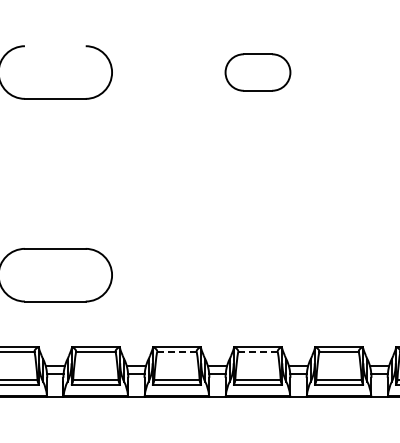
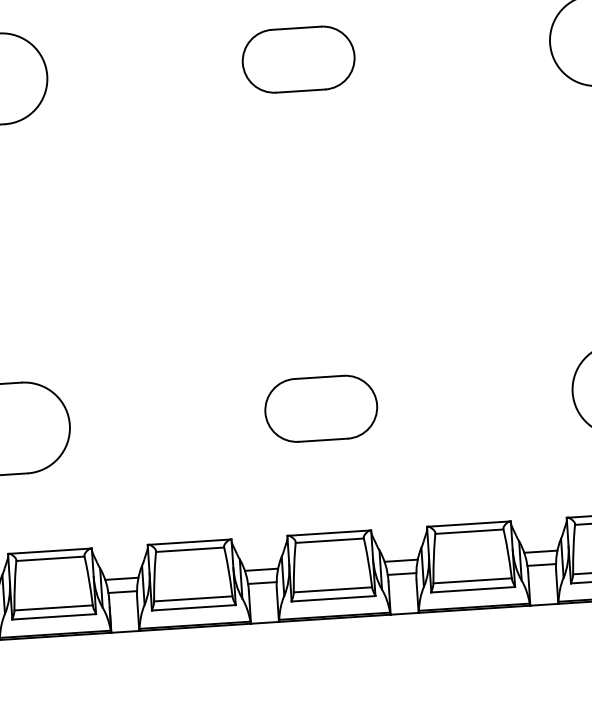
part: (257, 275) -> (320, 409), added
line: (176, 351) -> (189, 549), dashed -> solid
line: (257, 351) -> (328, 540), dashed -> solid

